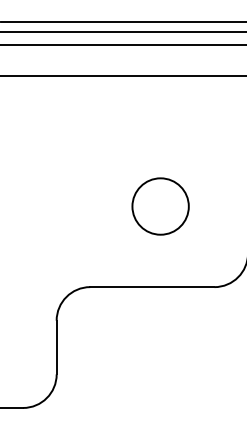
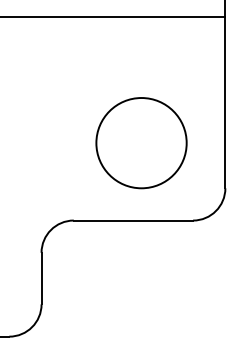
circle: (160, 206) -> (141, 143), size x1.67

